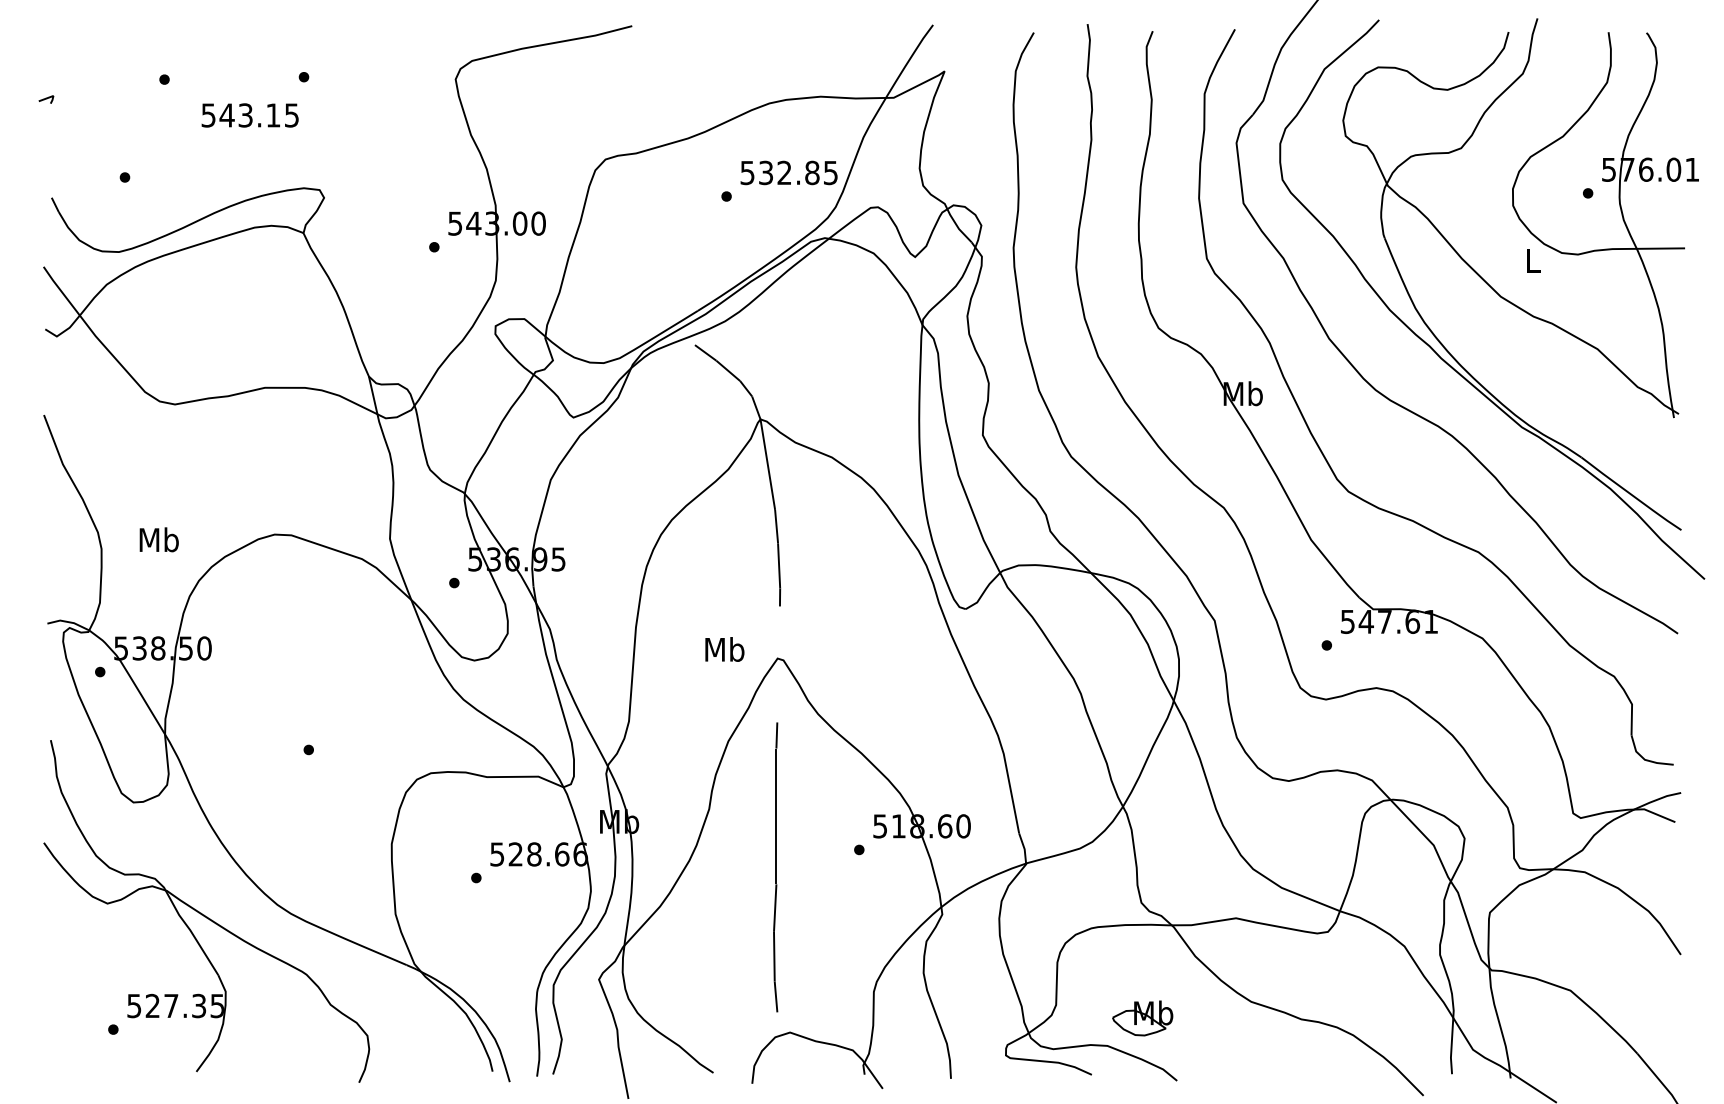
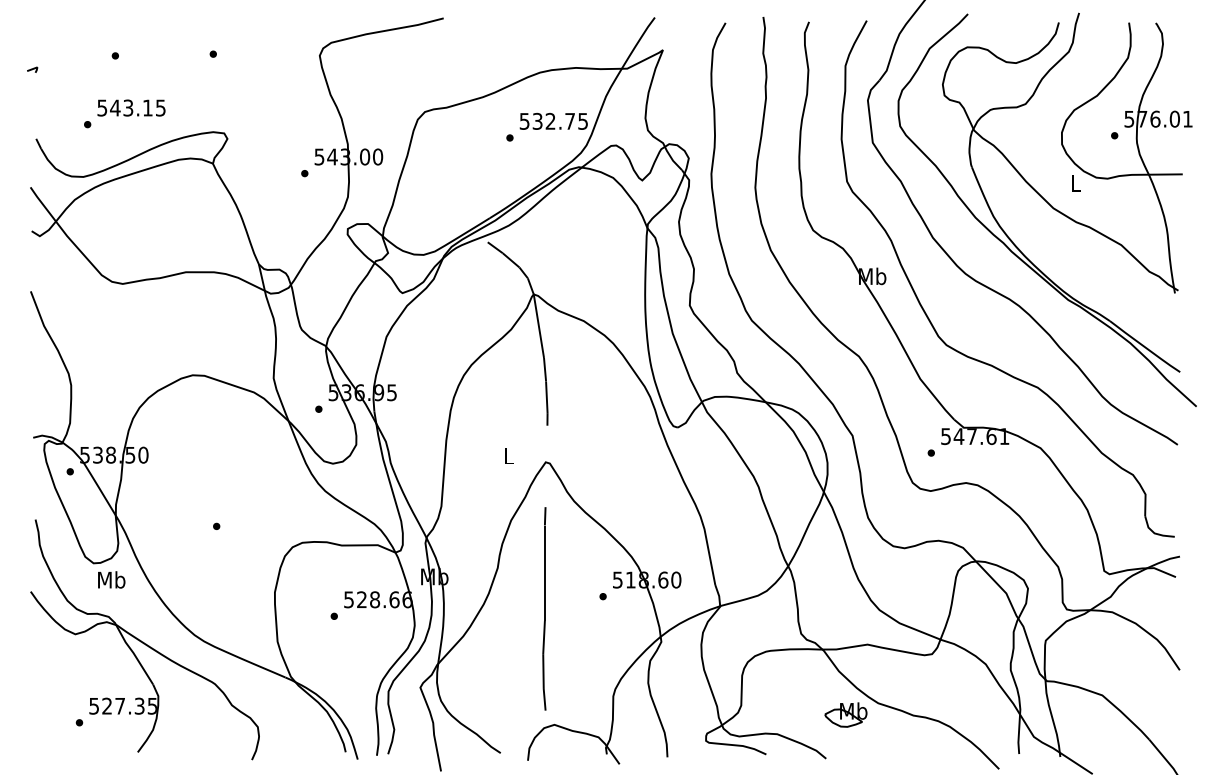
text: (250, 114) -> (131, 107), moved
text: (812, 171) -> (570, 120), 532.85 -> 532.75
text: (158, 539) -> (111, 579), moved
text: (724, 648) -> (508, 455), Mb -> L
part: (1141, 1017) -> (845, 714), moved

